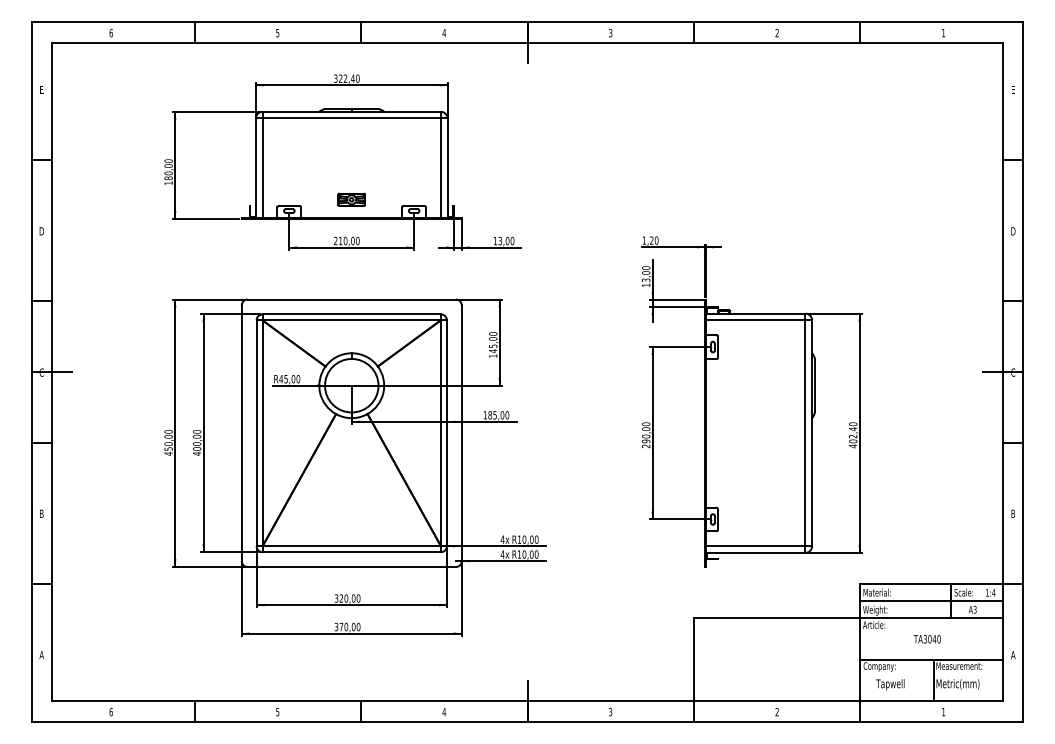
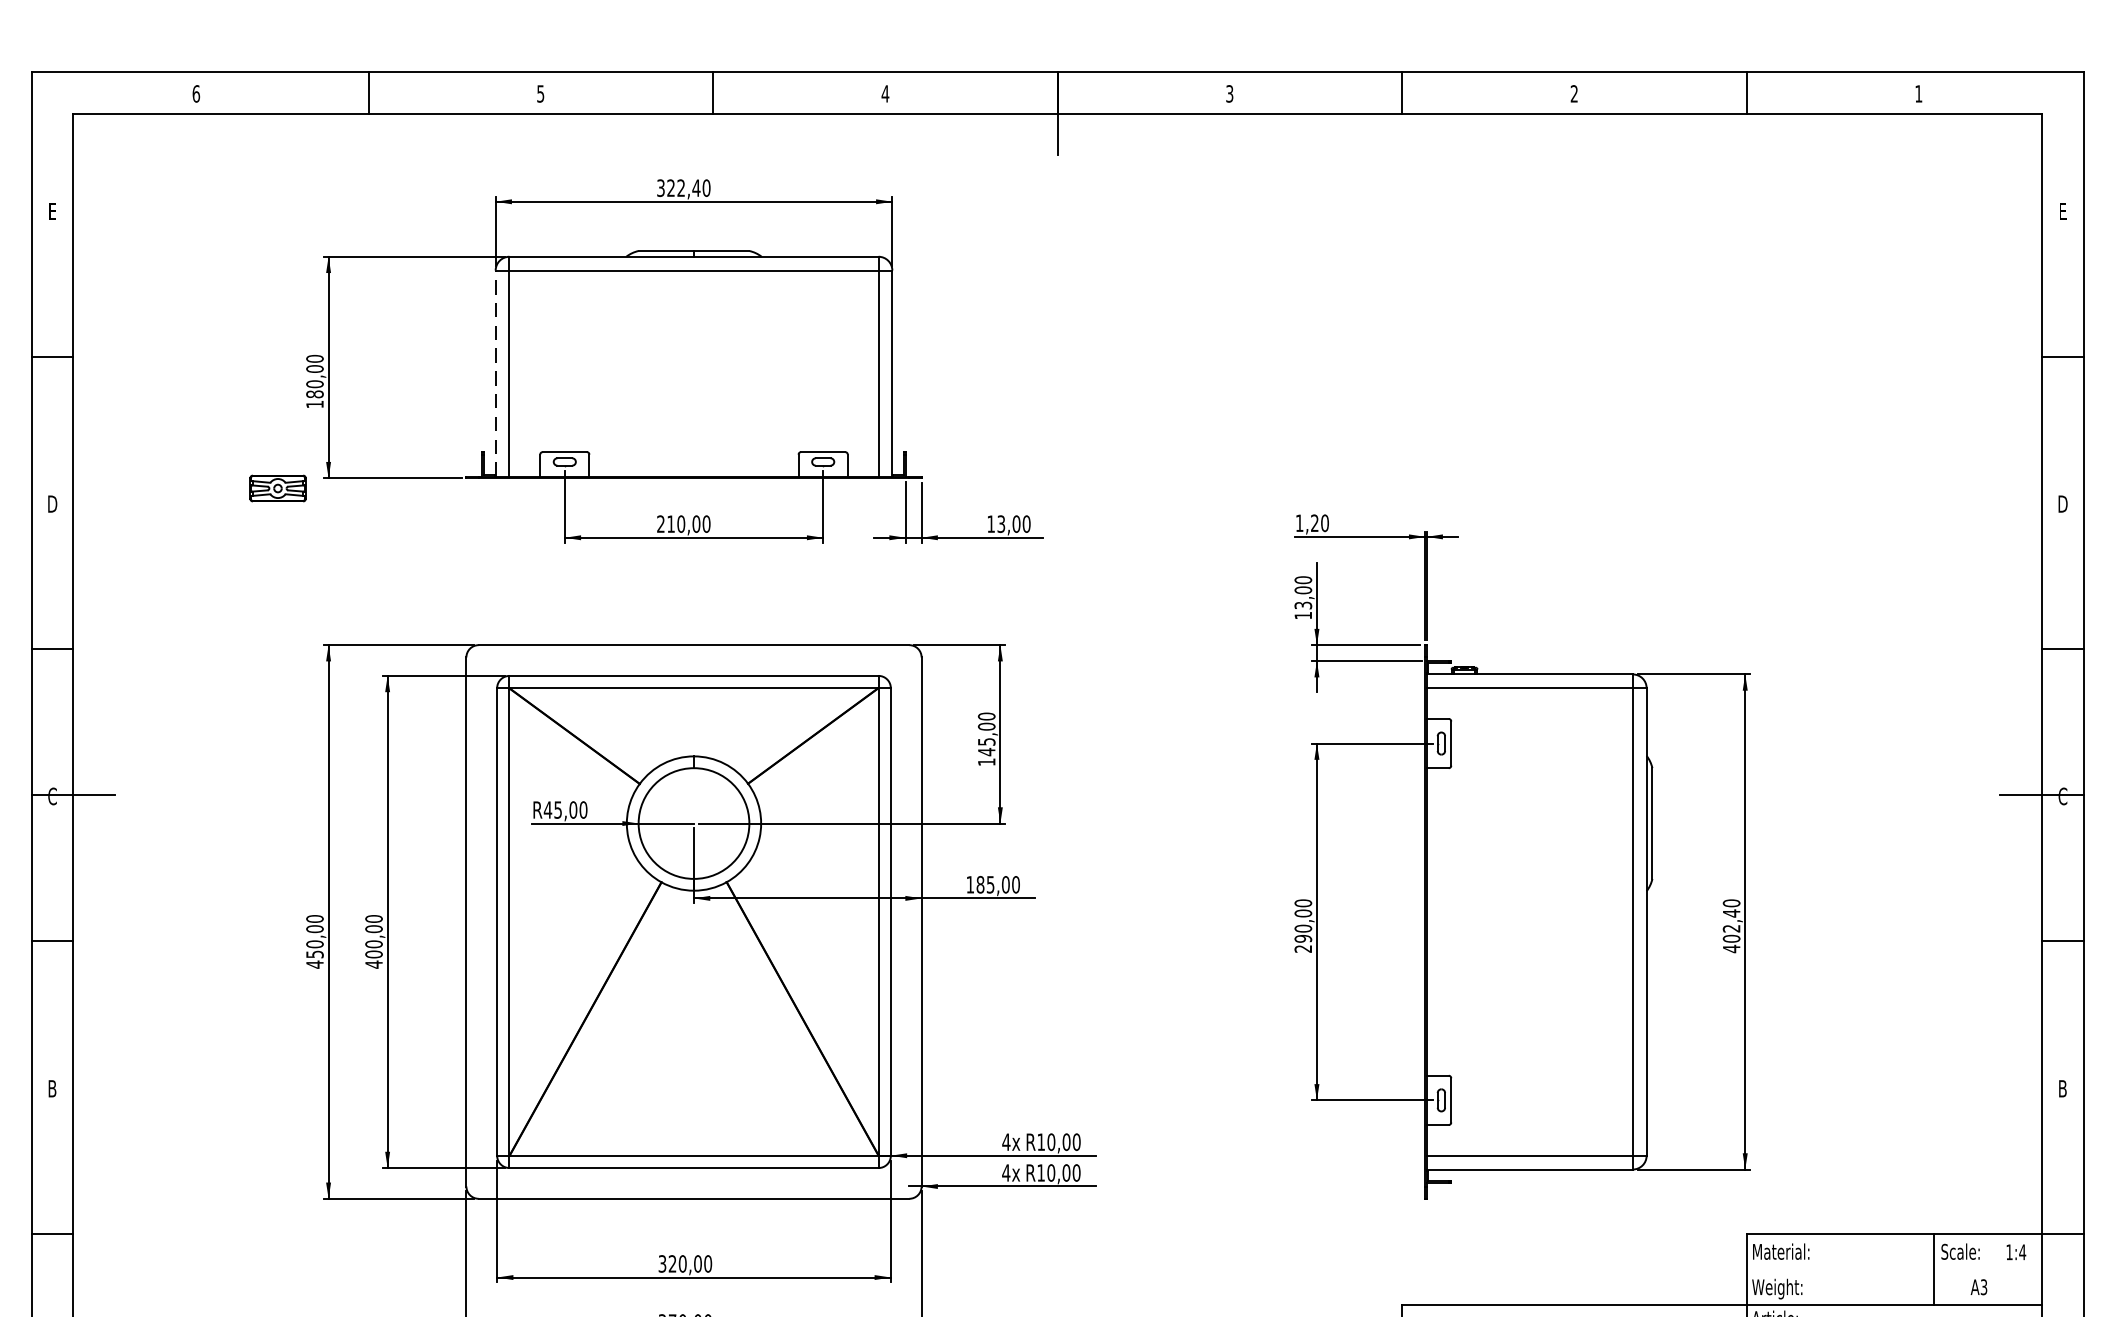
line: (255, 168) -> (494, 374), solid -> dashed
part: (351, 199) -> (277, 487), moved
line: (931, 601) -> (1893, 1270), removed

